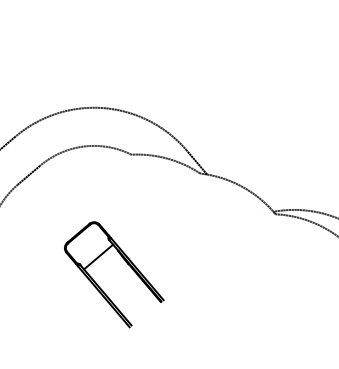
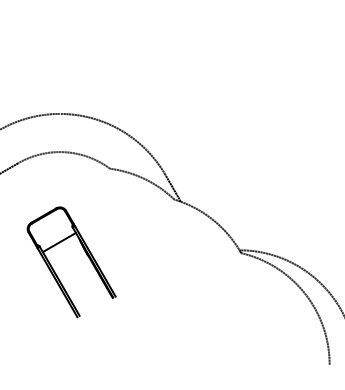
part: (127, 264) -> (86, 255), moved

